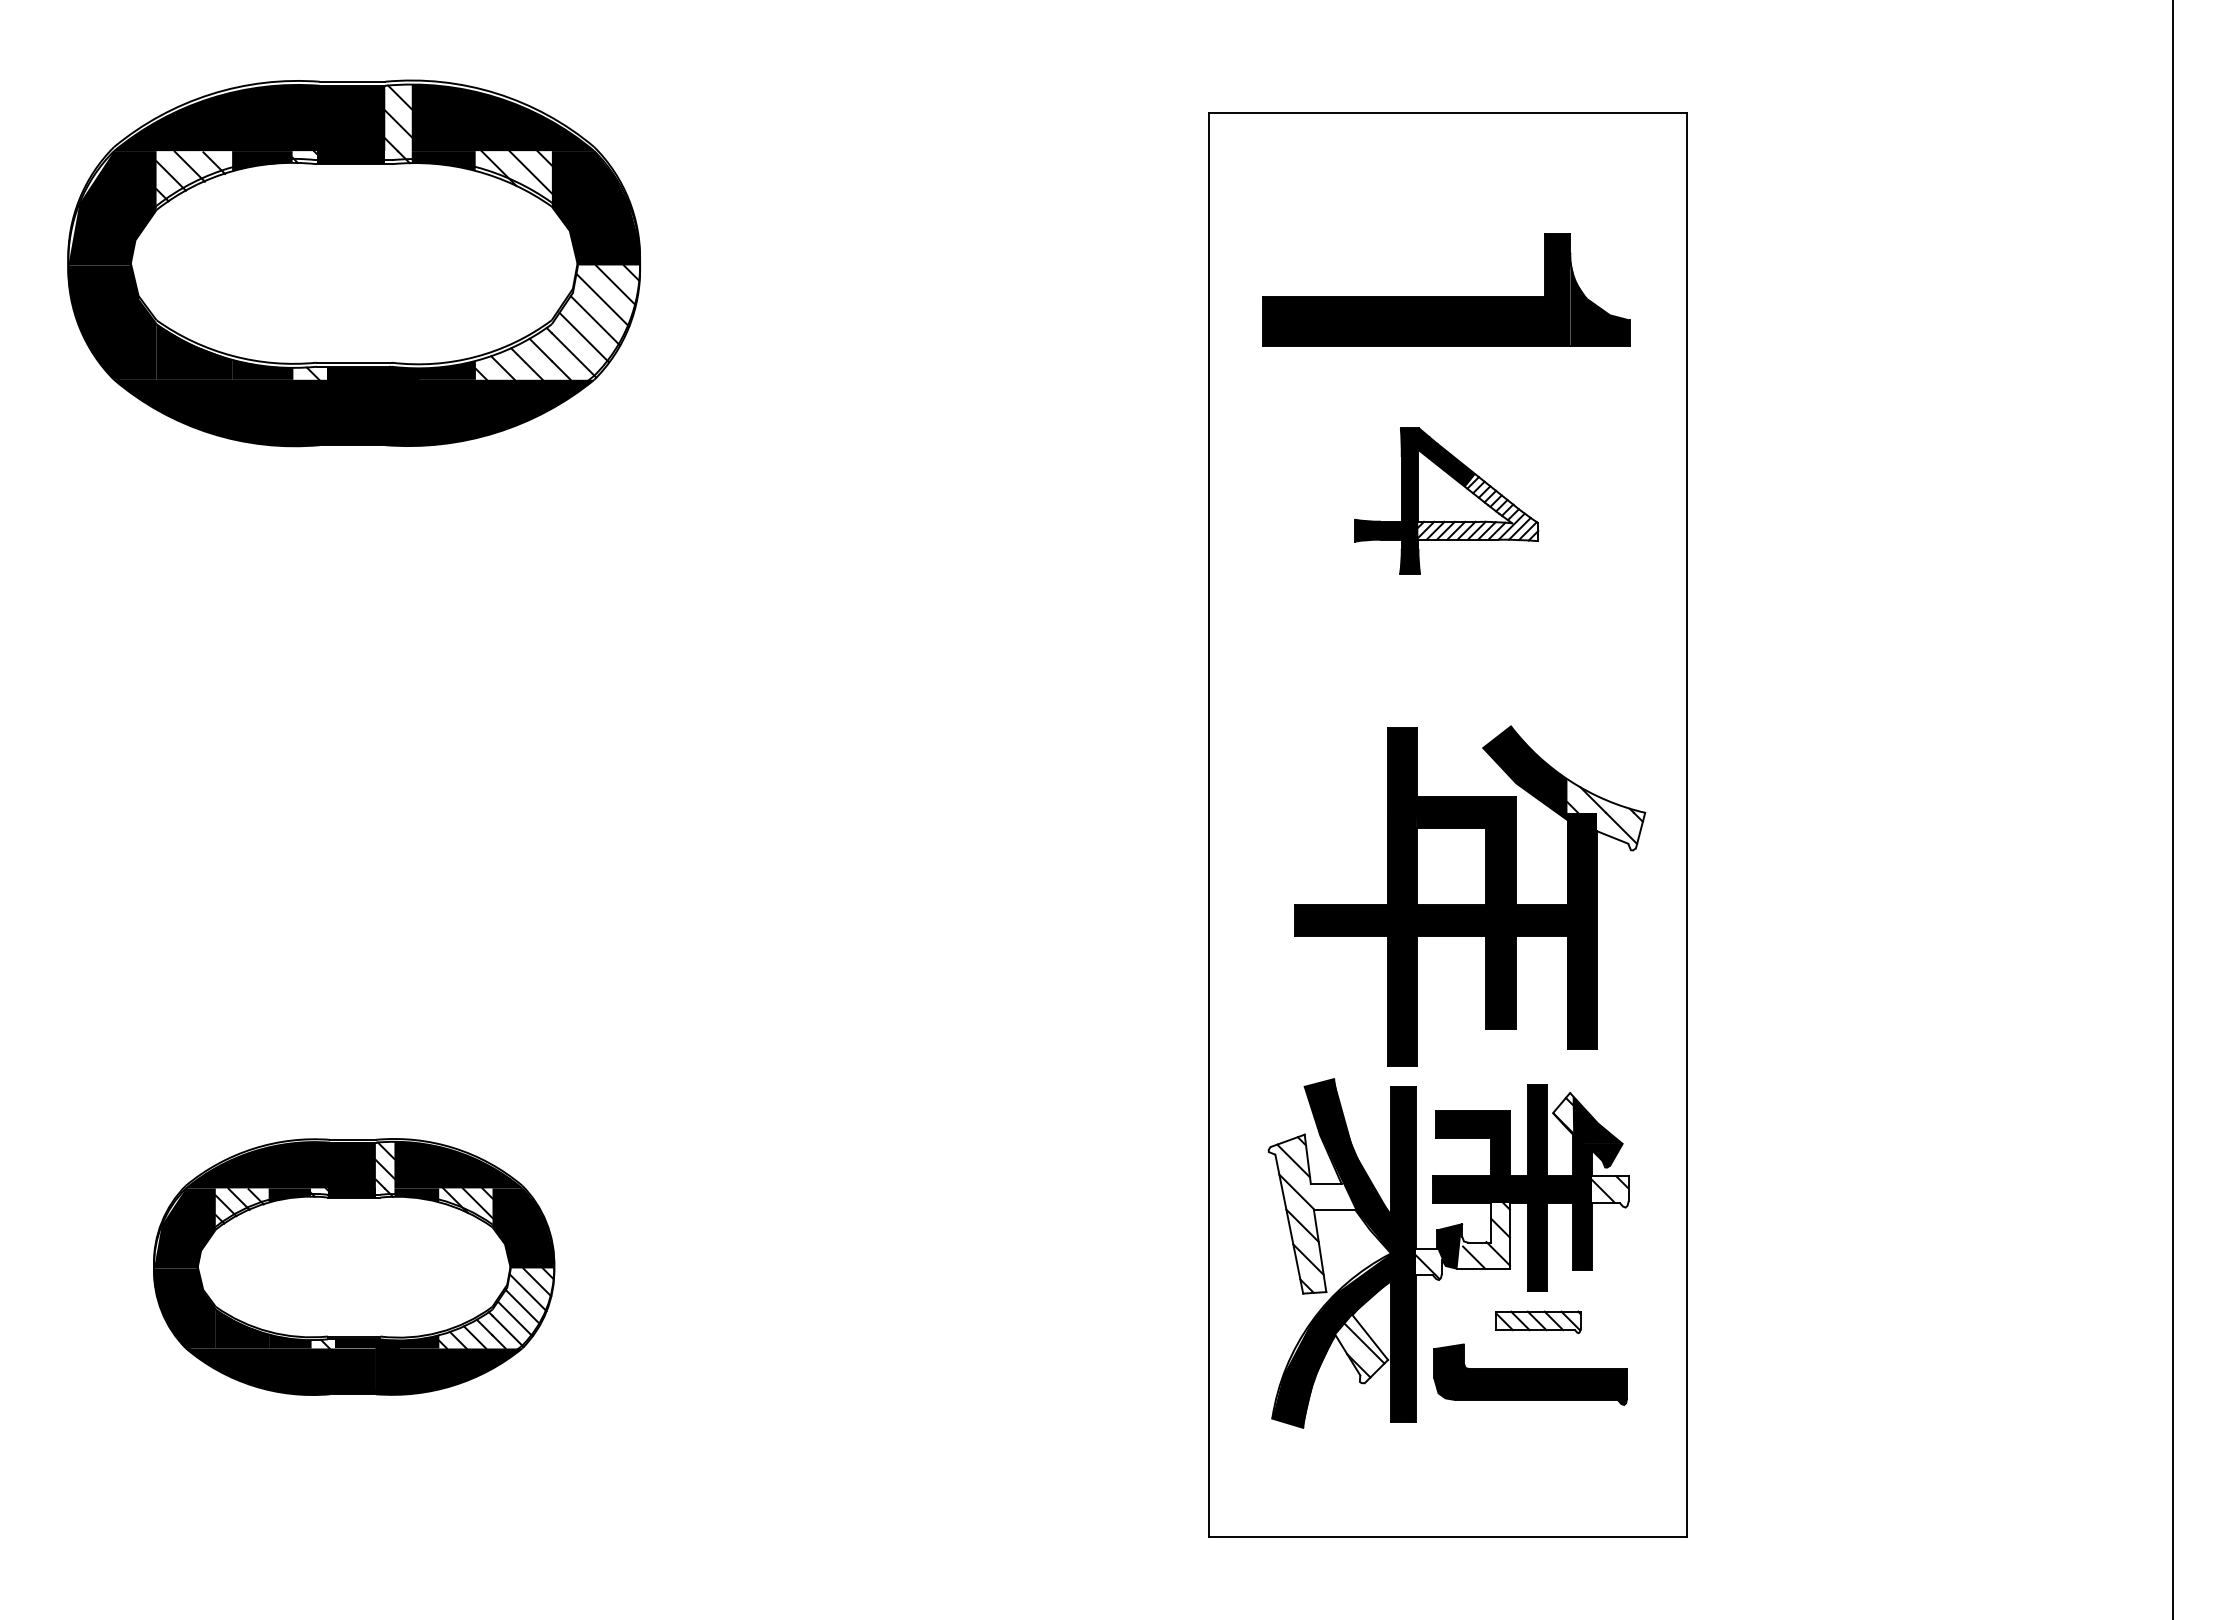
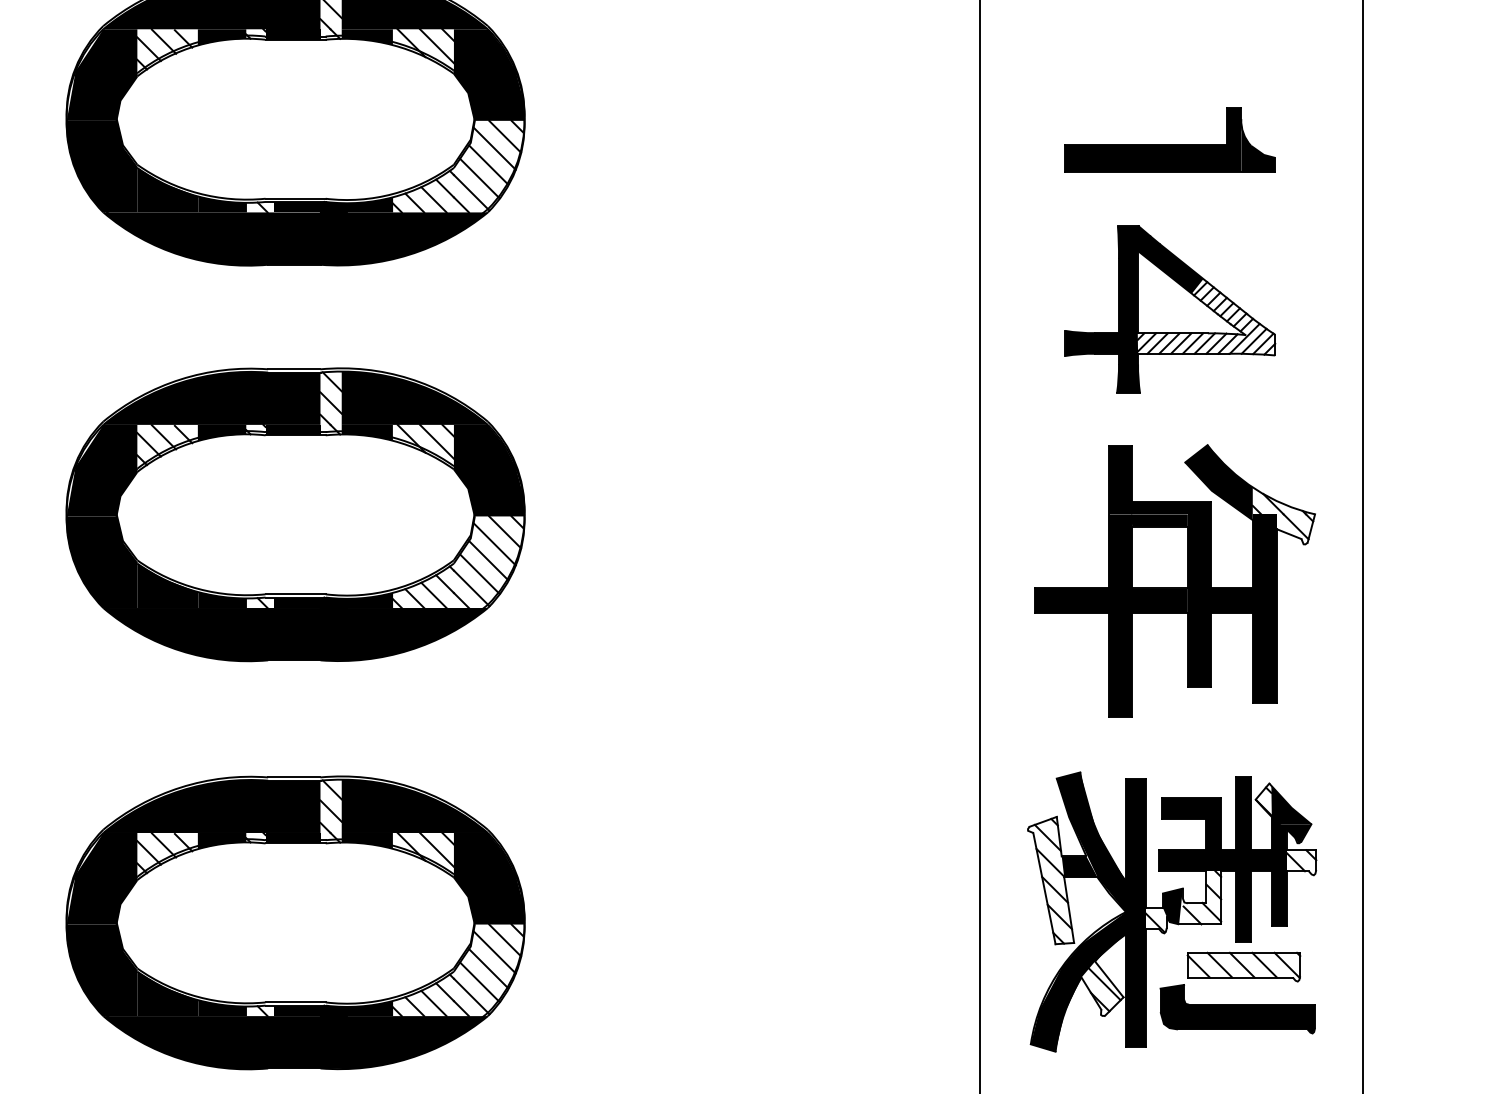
part: (1446, 289) -> (1170, 140), size x0.71
part: (1446, 500) -> (1170, 309), size x1.43
part: (353, 757) -> (295, 514), added
part: (1470, 895) -> (1175, 580), moved
fill: (1332, 1197) -> (1079, 867), added
part: (353, 1266) -> (295, 922), size x1.43
part: (1538, 1322) -> (1244, 967), size x1.67

